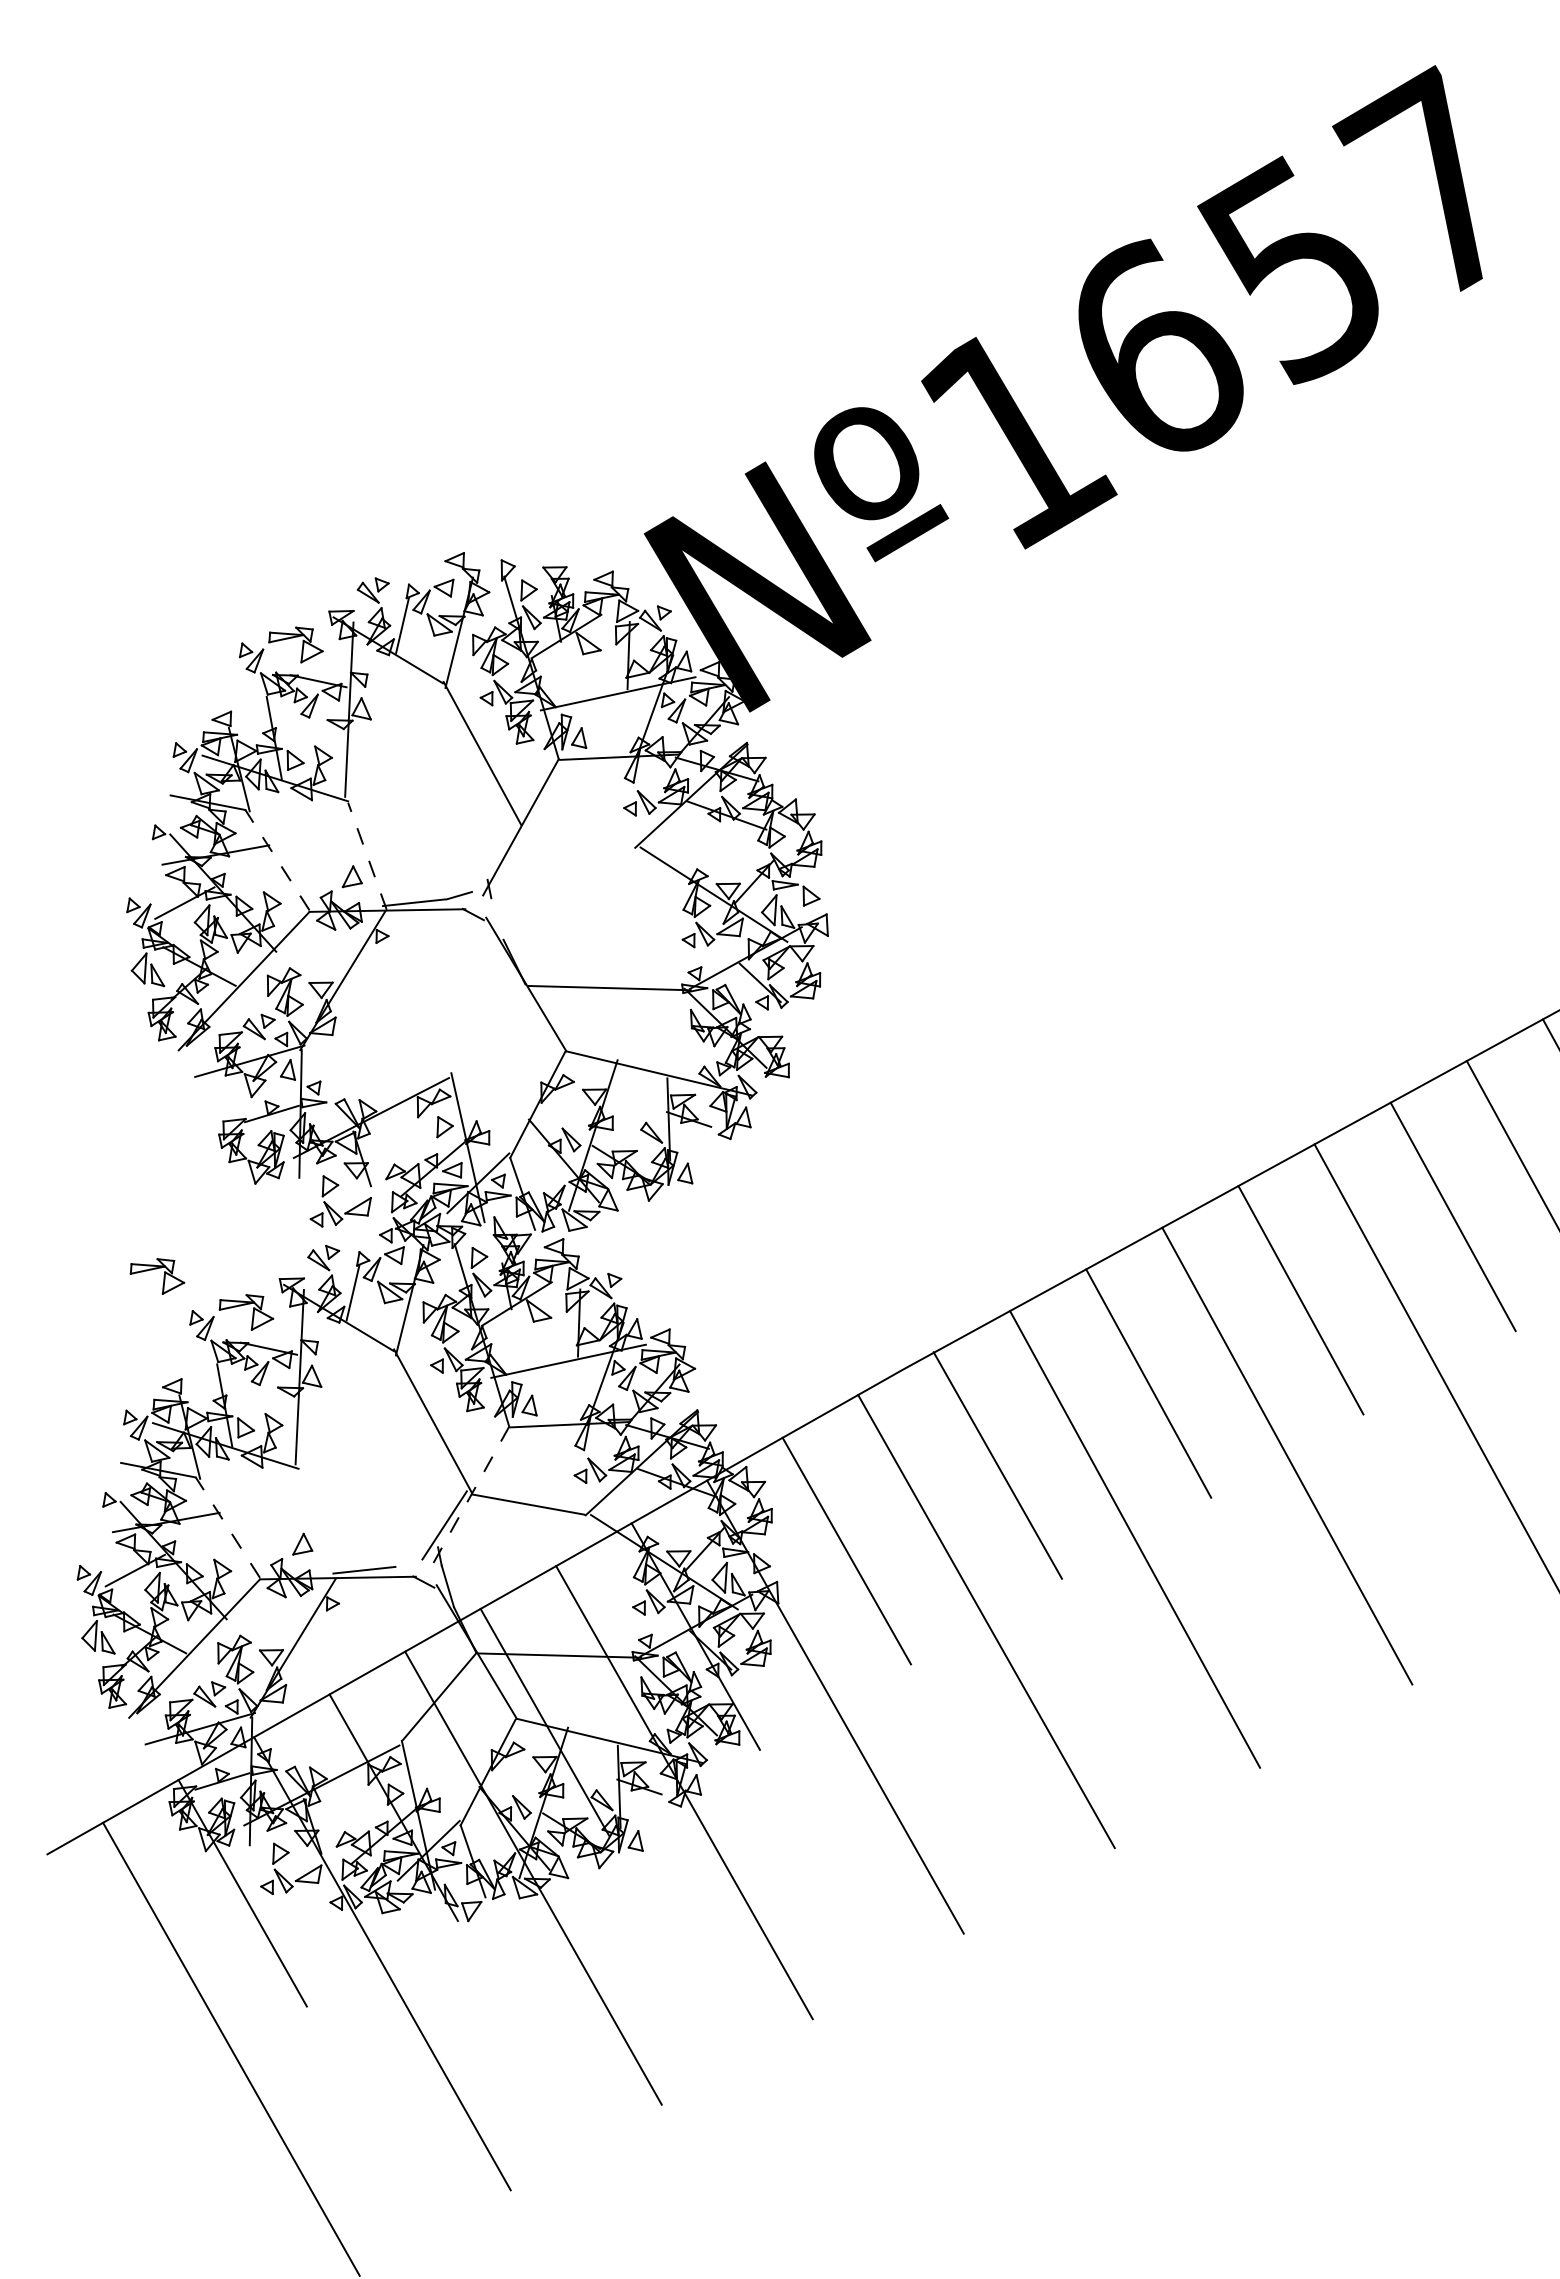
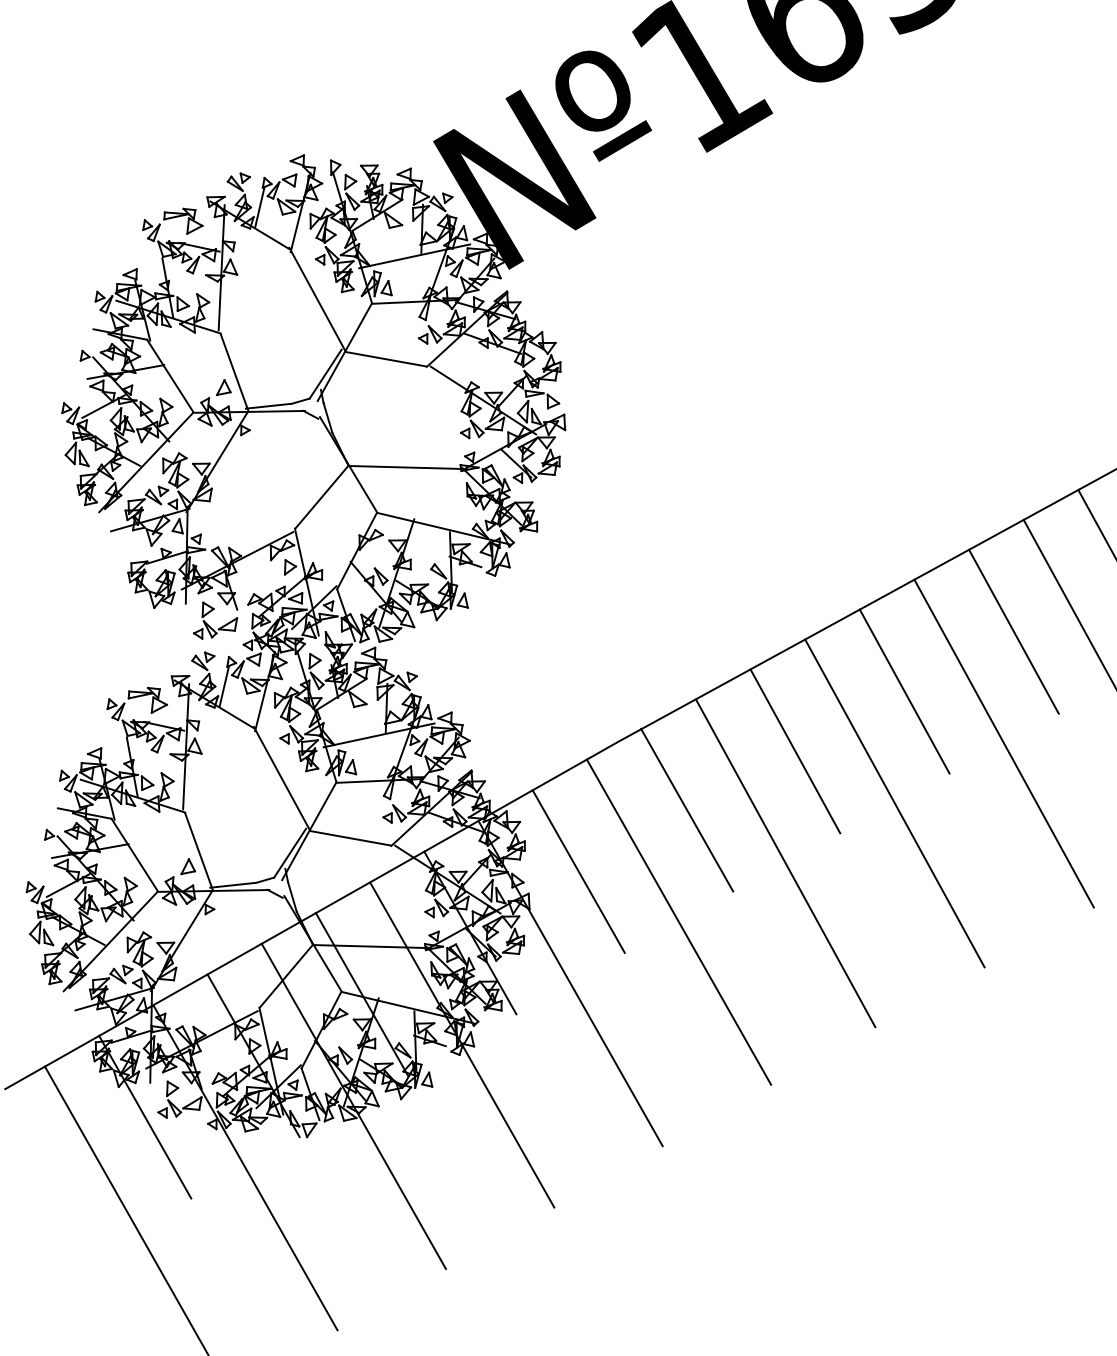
line: (577, 837) -> (385, 359), added
line: (367, 856) -> (234, 373), dashed -> solid
line: (494, 857) -> (325, 373), added
line: (277, 860) -> (170, 375), dashed -> solid
line: (497, 918) -> (328, 417), added
line: (489, 1028) -> (322, 496), added
part: (157, 1276) -> (84, 674), removed
line: (471, 1494) -> (309, 830), dashed -> solid
line: (317, 1523) -> (198, 851), added
line: (227, 1527) -> (134, 854), dashed -> solid
line: (409, 1562) -> (264, 879), added

